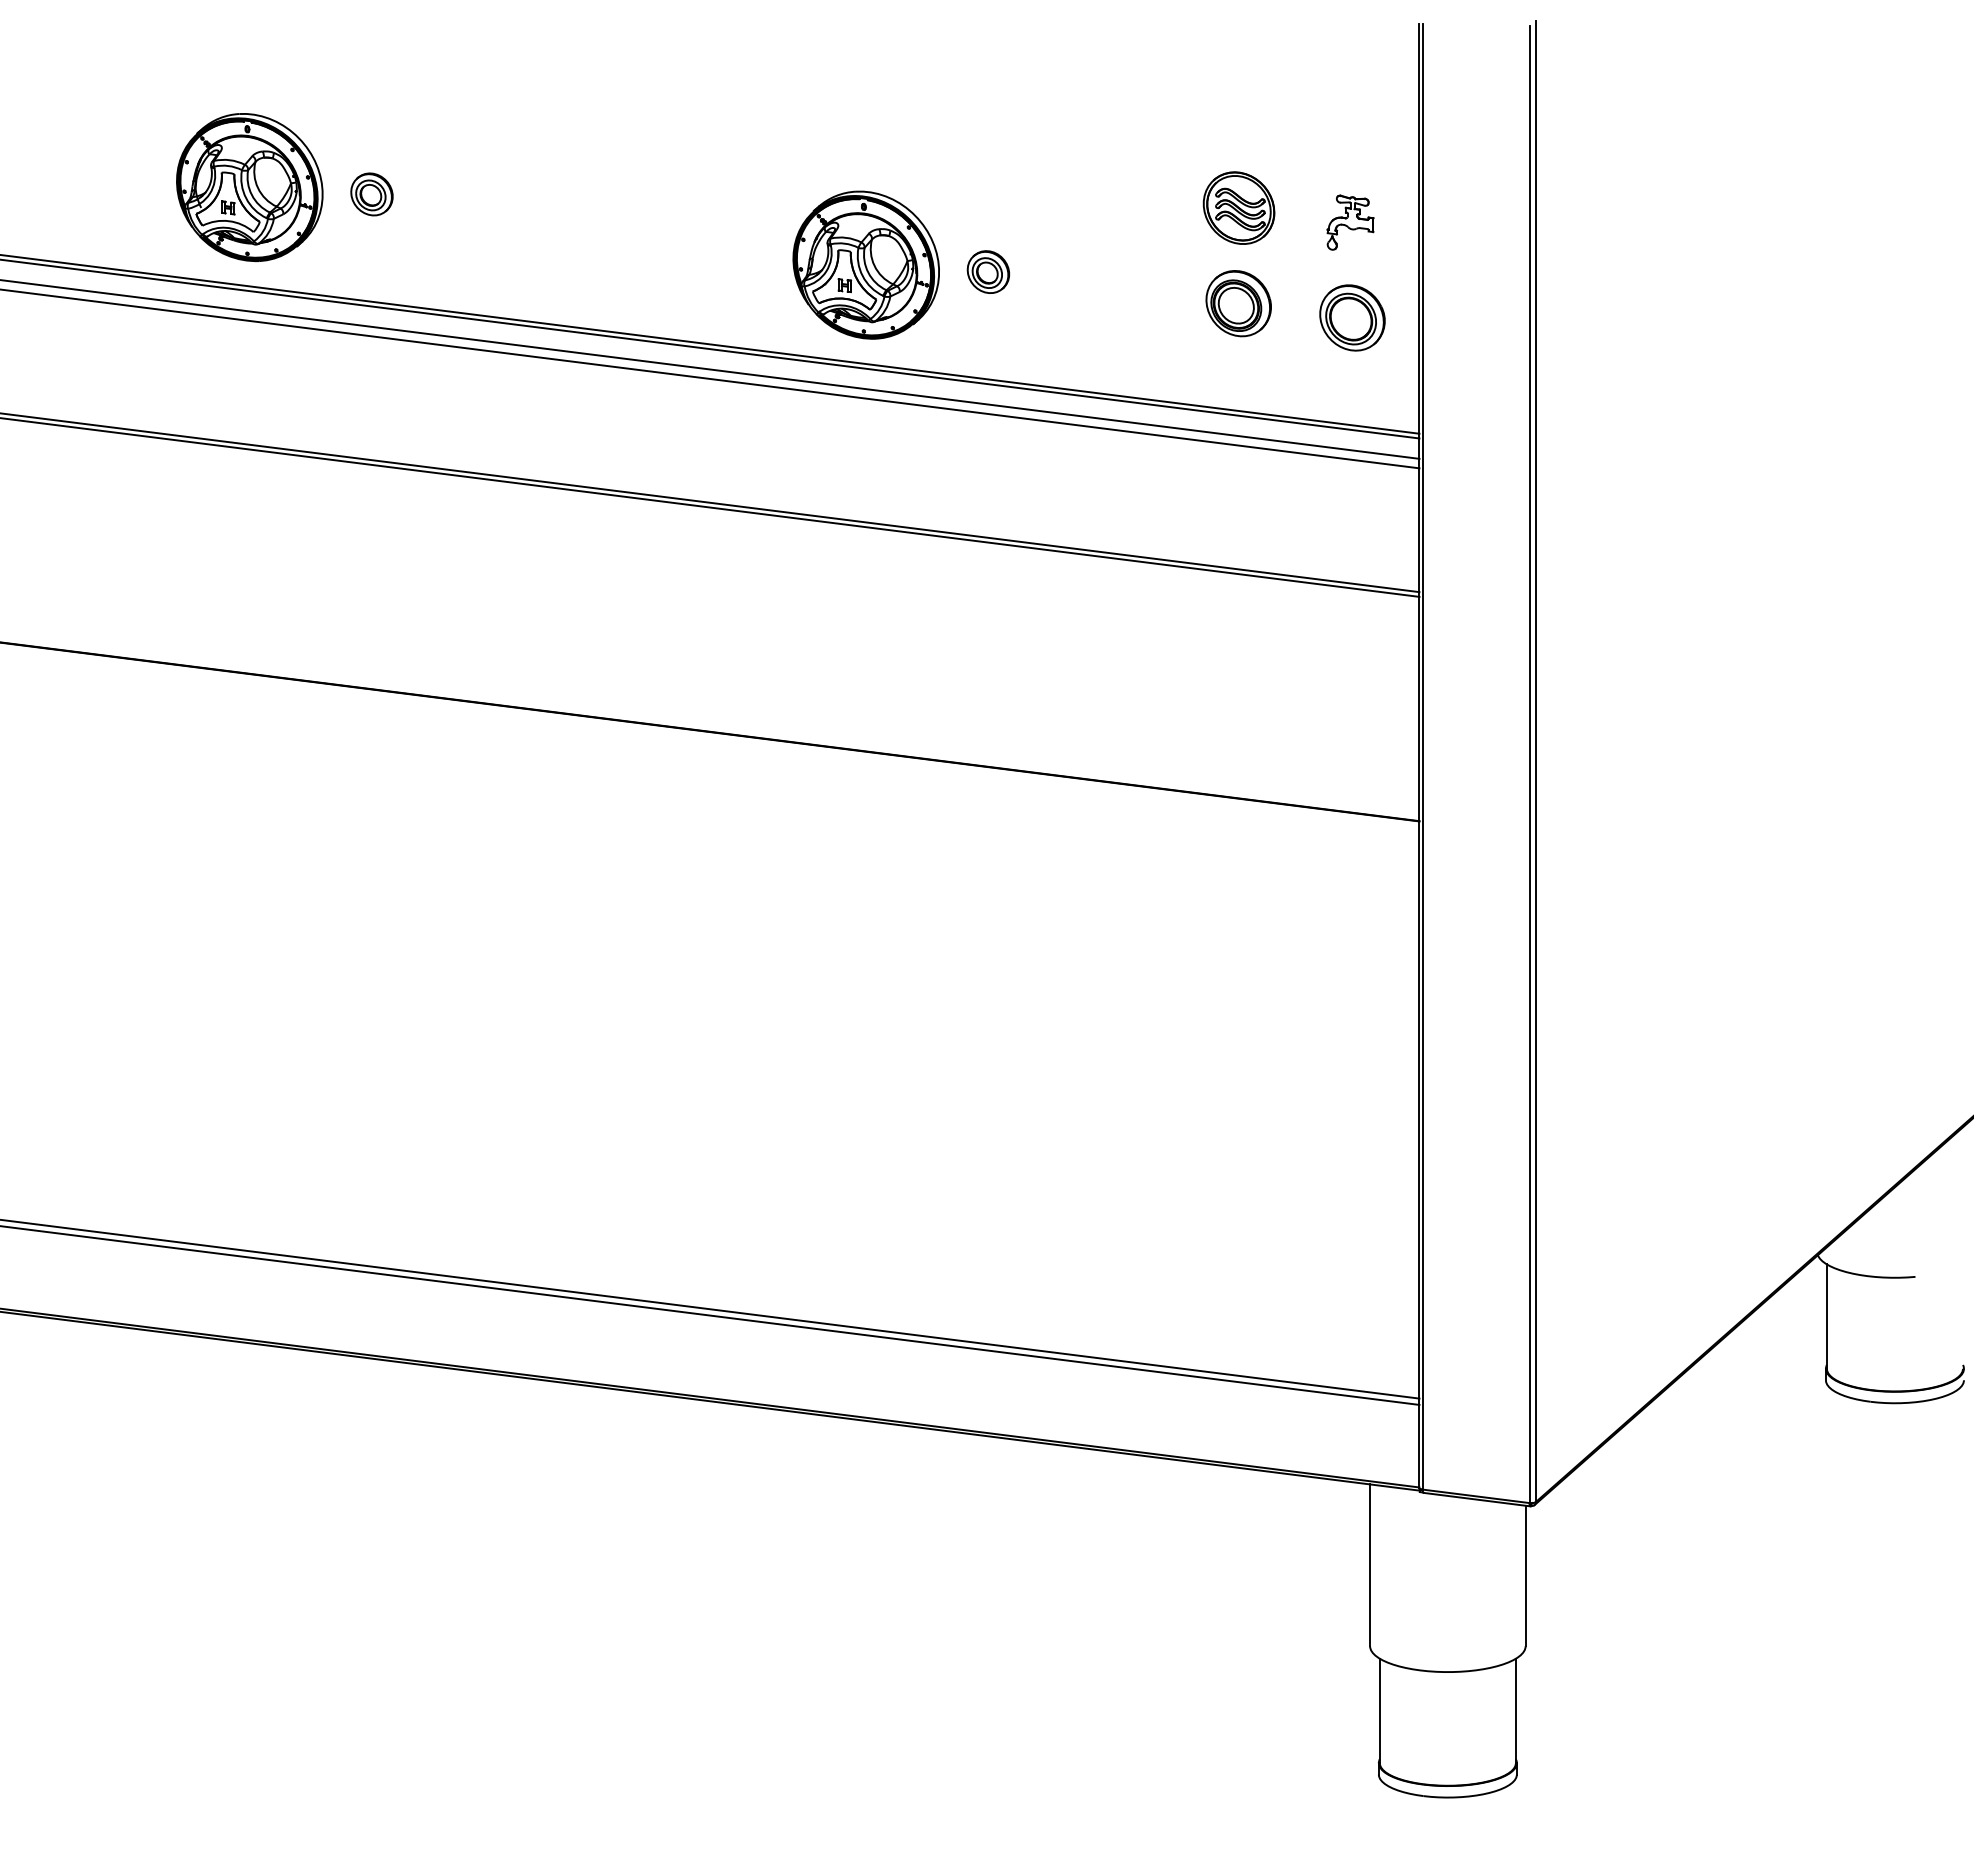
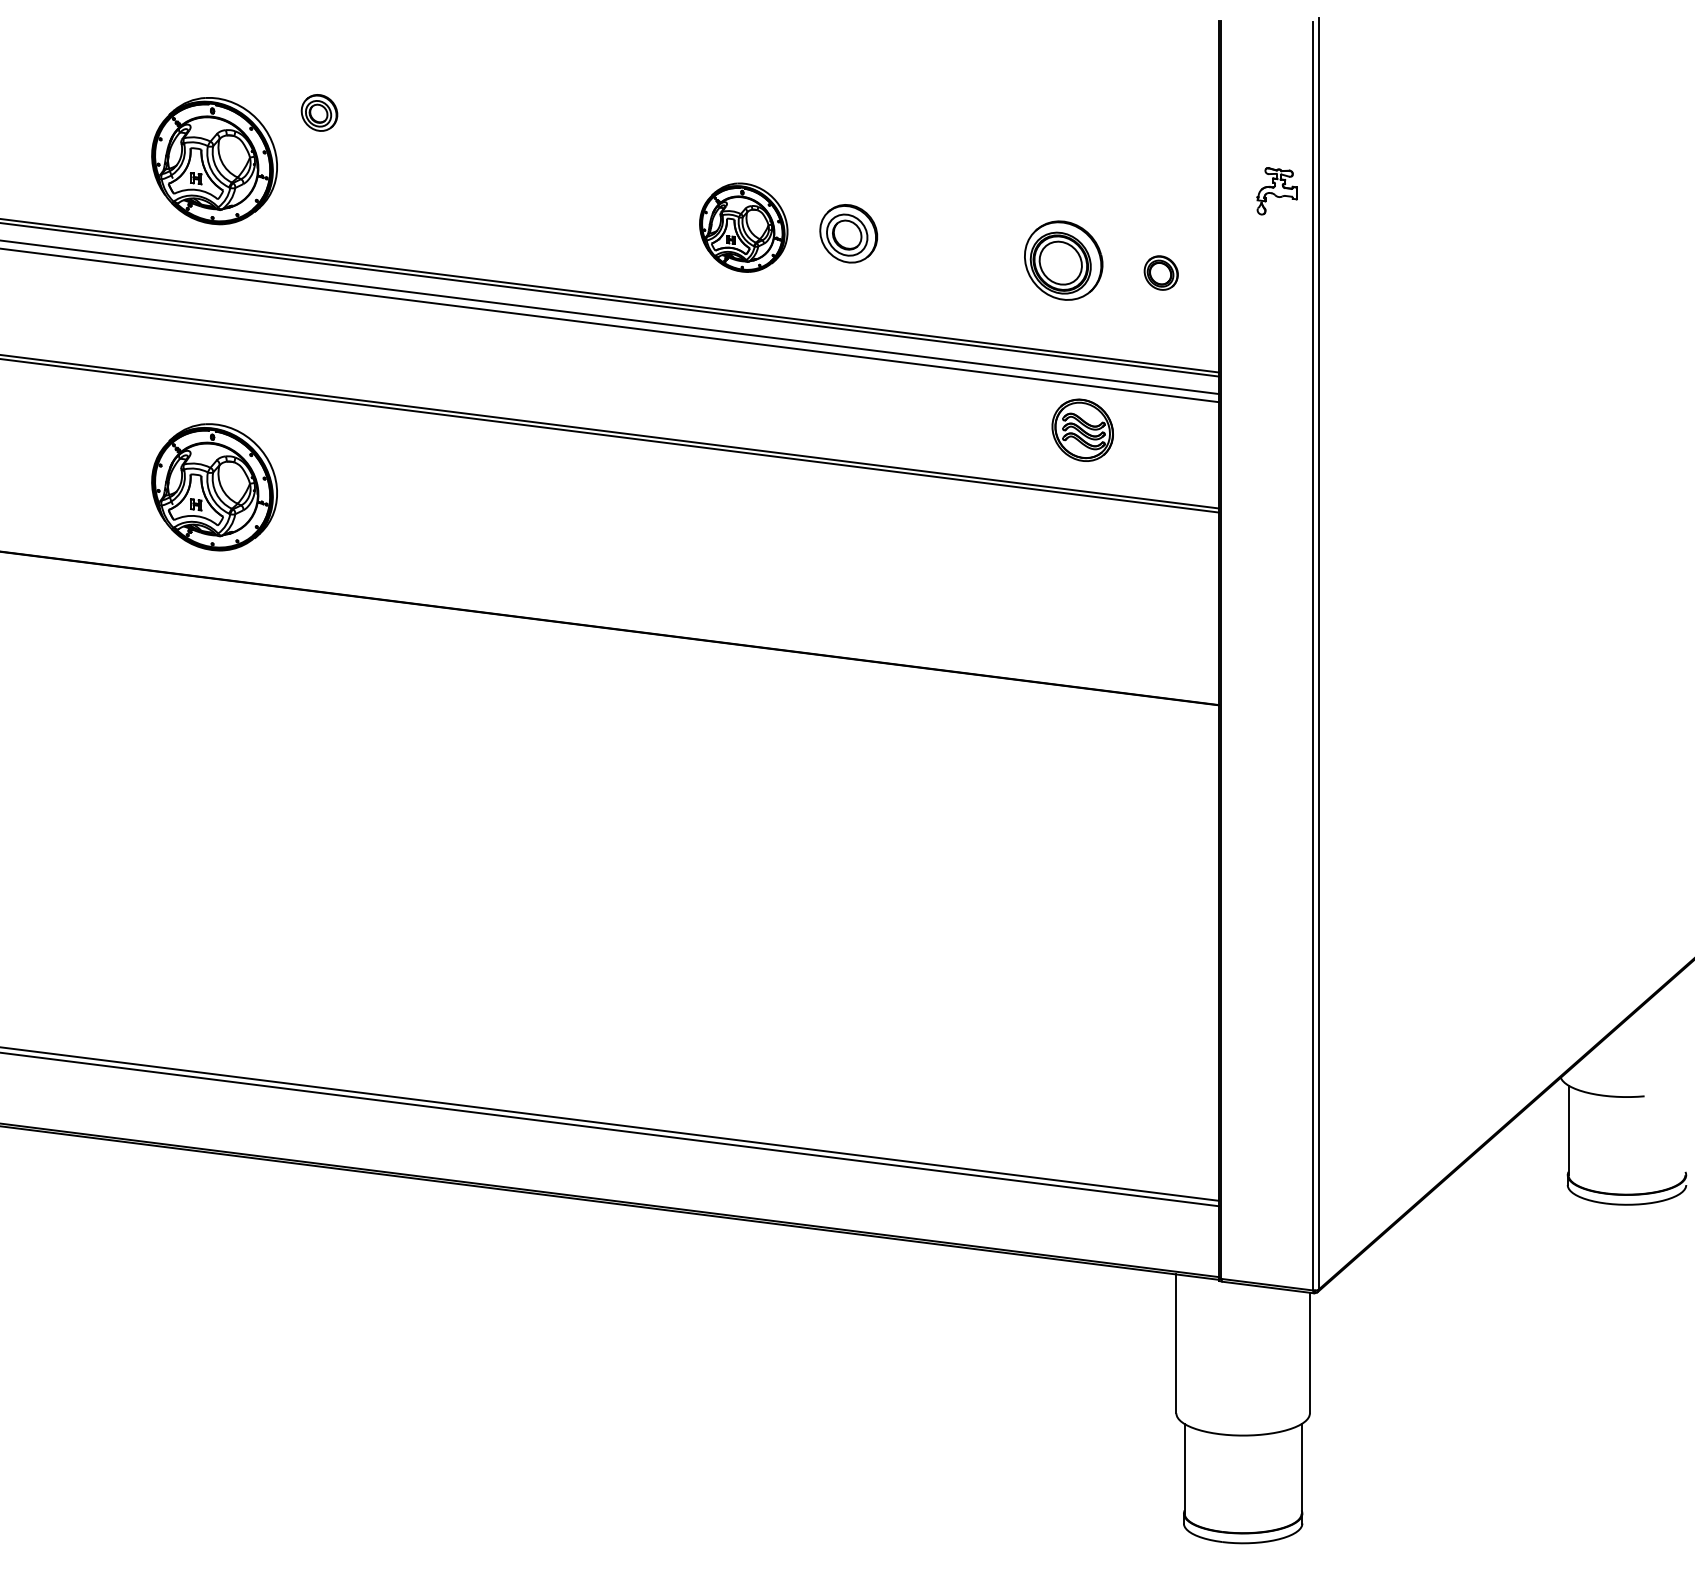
part: (371, 194) -> (319, 112), moved
part: (1238, 207) -> (1082, 429), moved
part: (1350, 222) -> (1277, 191), moved
part: (865, 264) -> (743, 227), size x0.7
part: (988, 271) -> (848, 233), size x1.6
part: (1238, 303) -> (1063, 260), size x1.4
part: (1352, 317) -> (1161, 272), size x0.6
part: (249, 567) -> (214, 487), added

